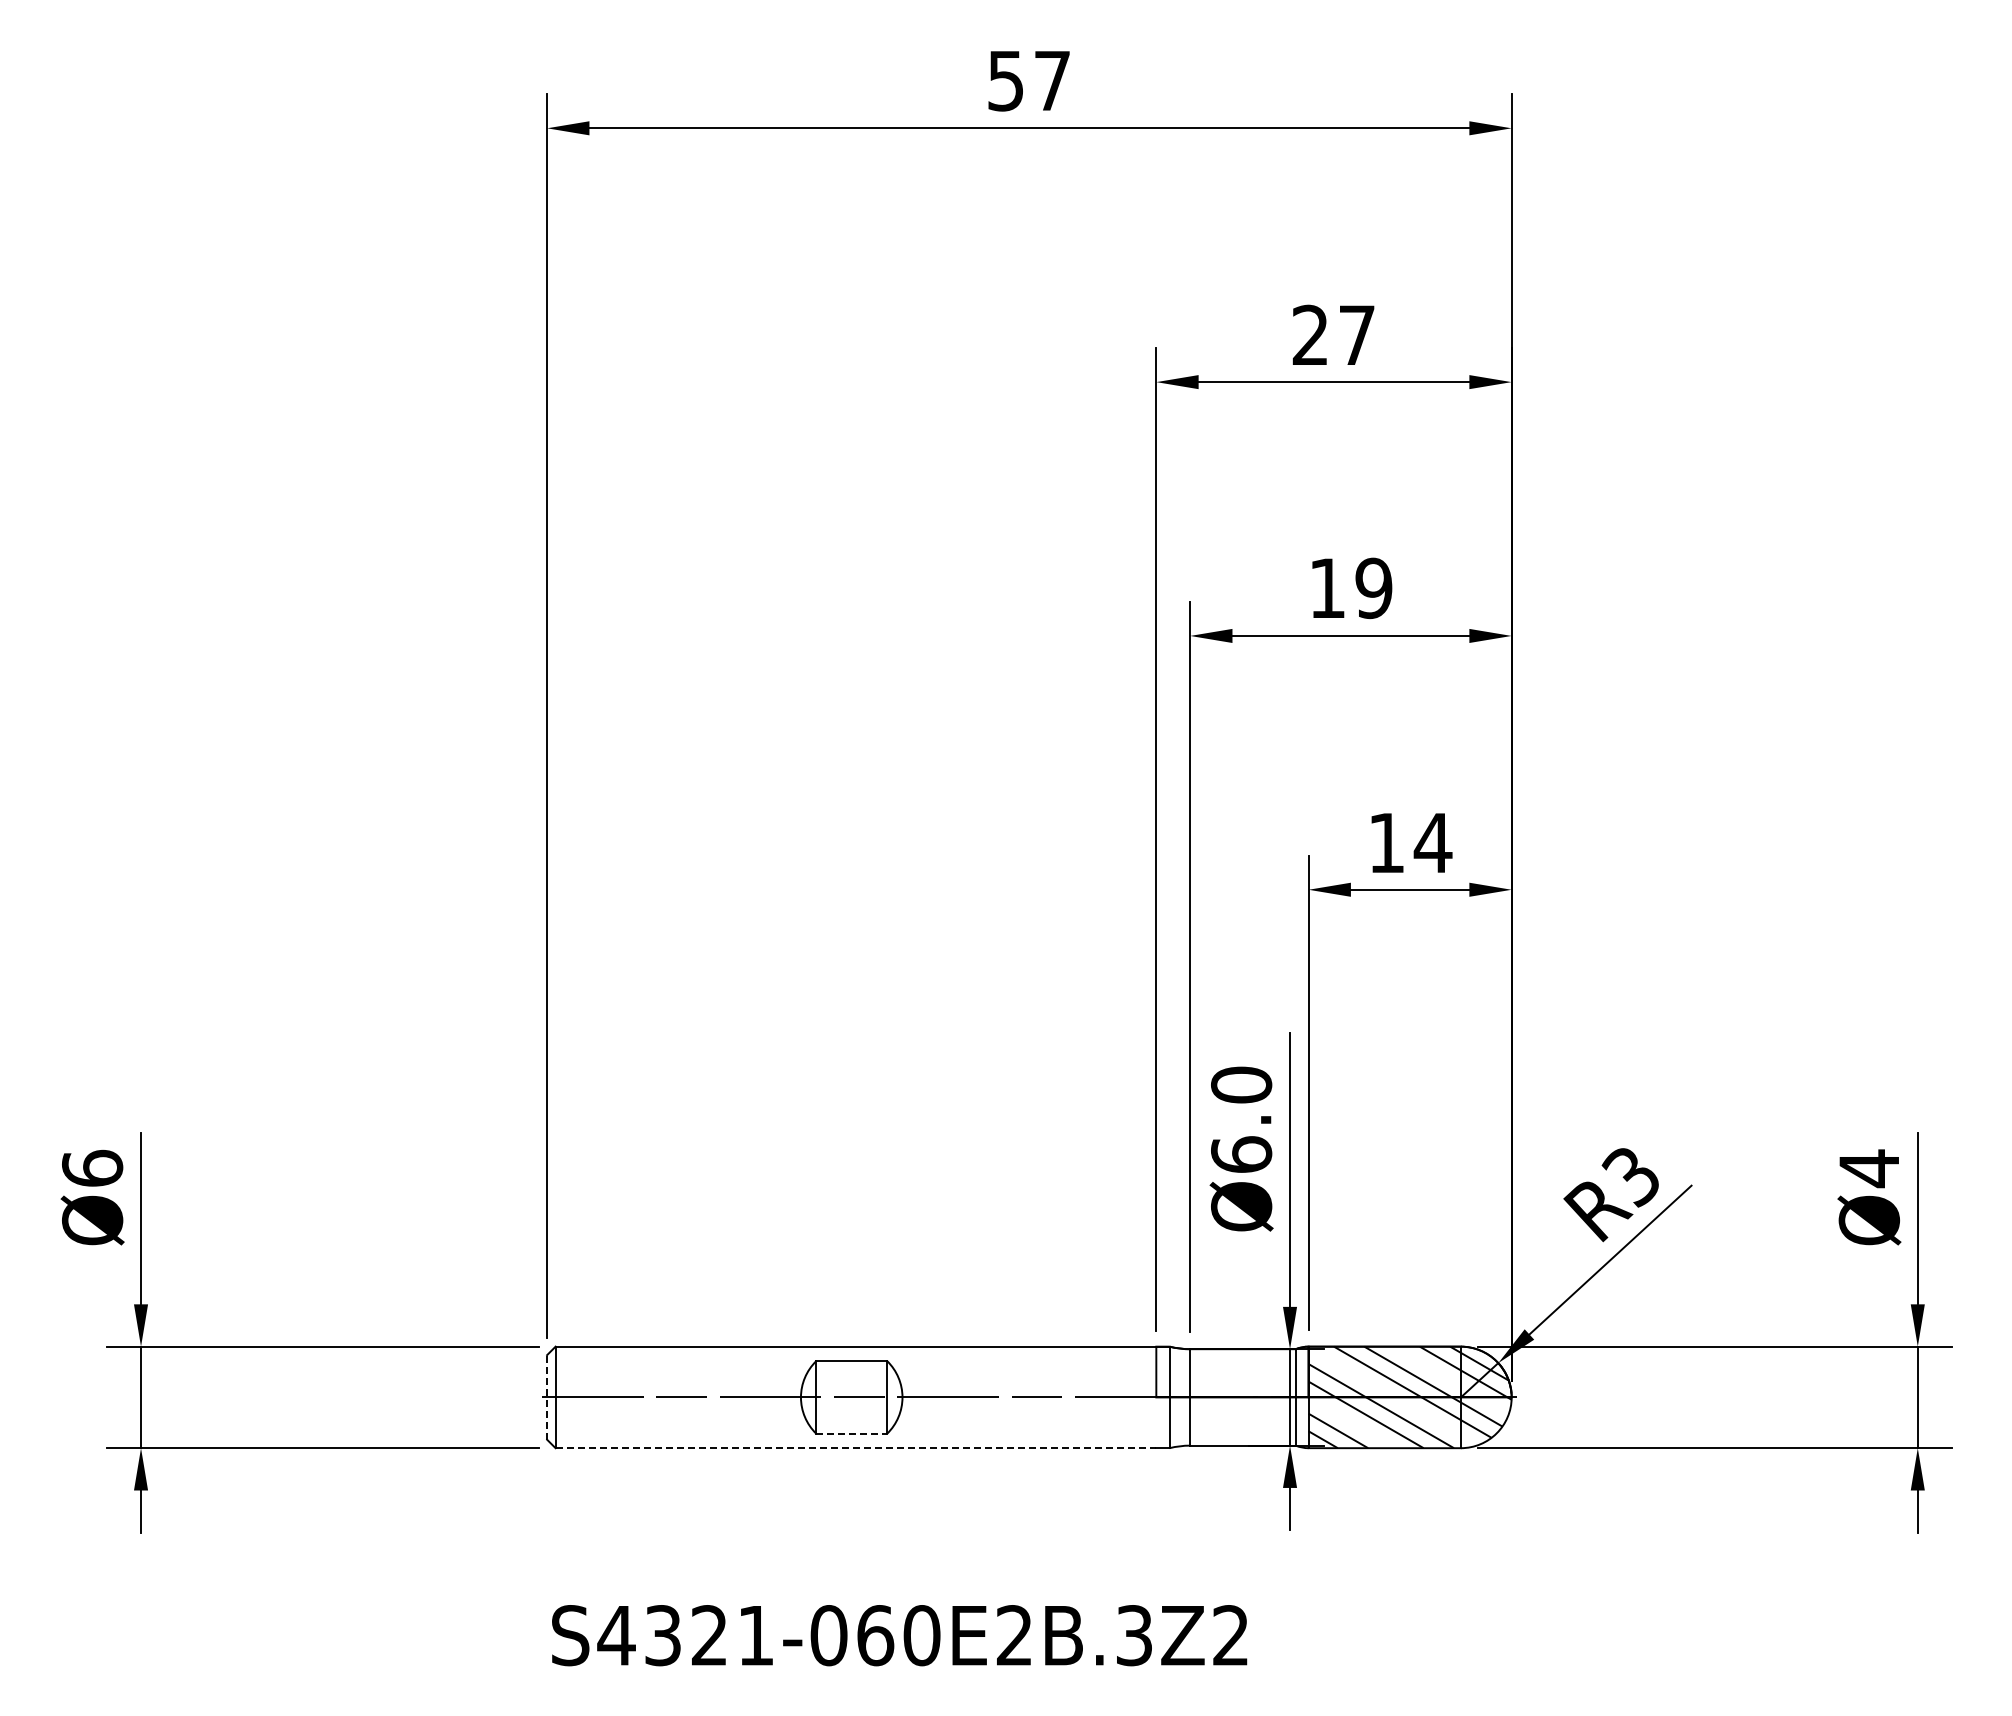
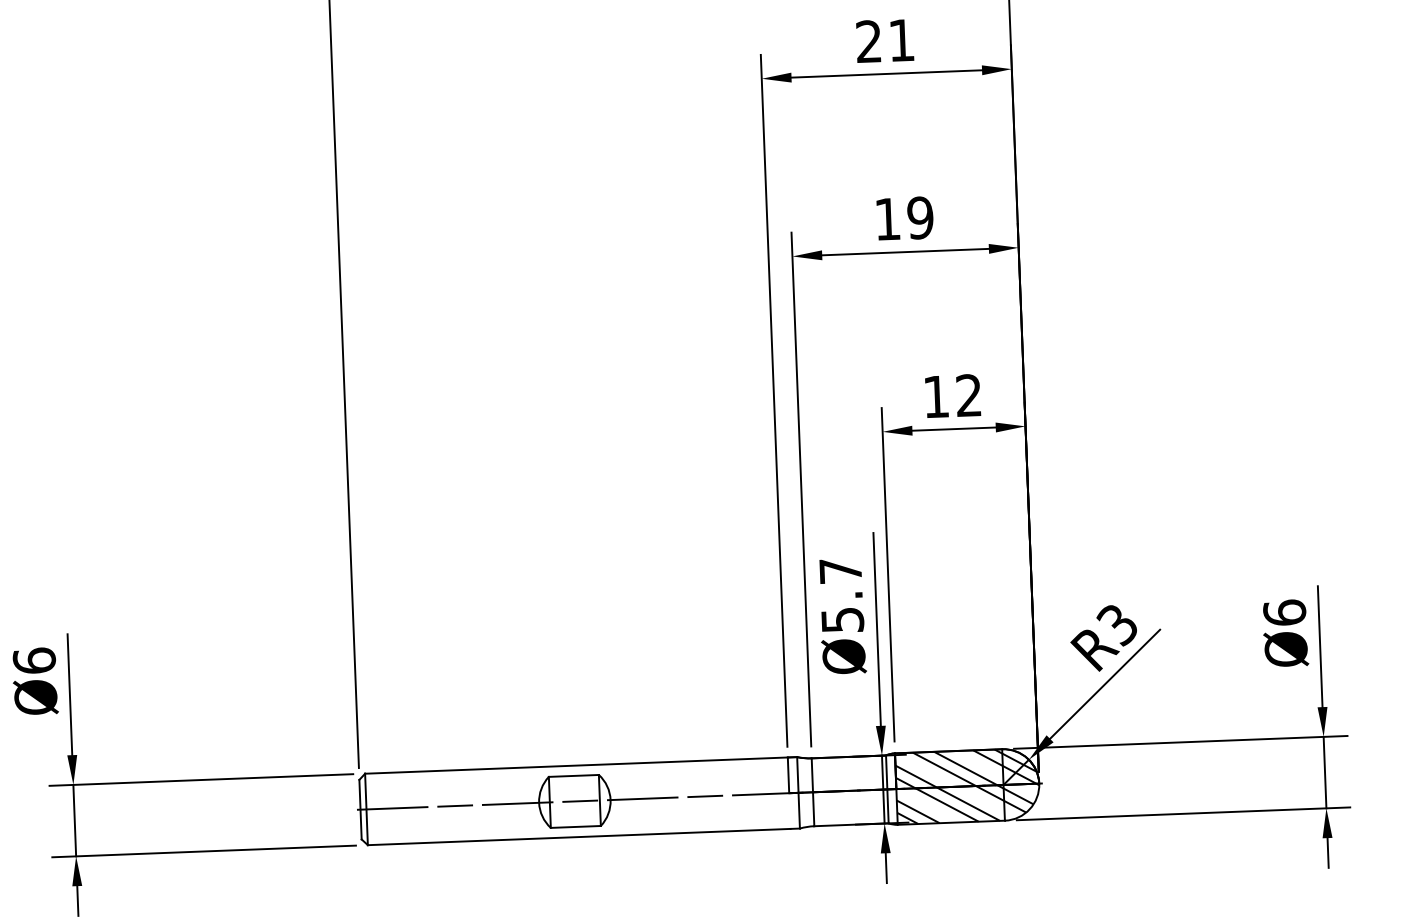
text: (1357, 334) -> (902, 39), 27 -> 21
text: (1432, 842) -> (968, 395), 14 -> 12
text: (1241, 1119) -> (841, 595), Ø6.0 -> Ø5.7
text: (1869, 1168) -> (1284, 612), Ø4 -> Ø6
line: (547, 1396) -> (360, 809), dashed -> solid
line: (851, 1433) -> (575, 826), dashed -> solid
line: (856, 1448) -> (579, 837), dashed -> solid

